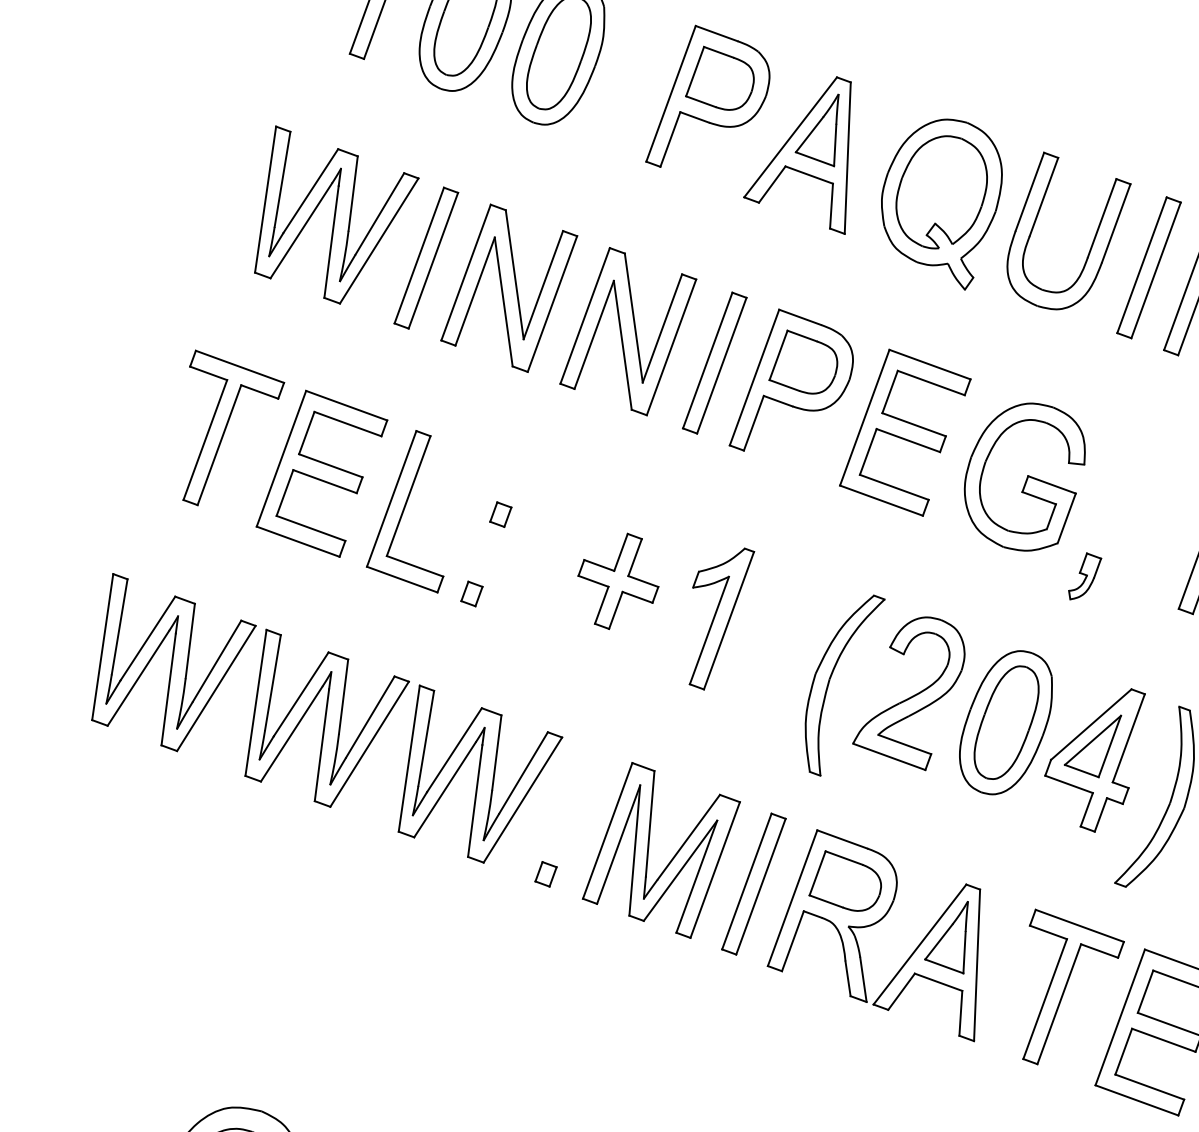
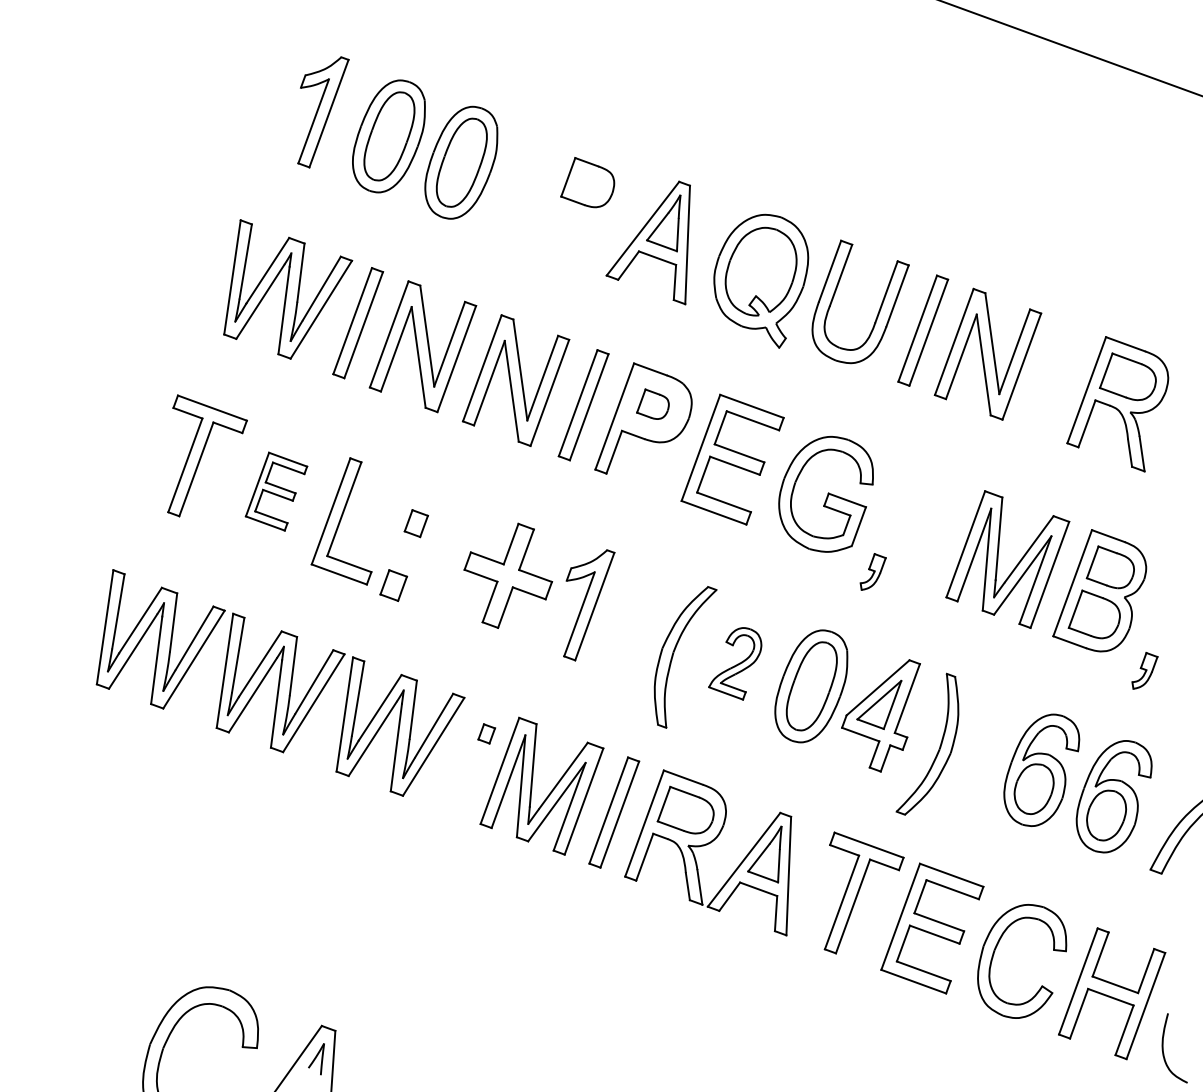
part: (708, 96) -> (578, 196), removed
part: (802, 360) -> (652, 403), size x0.6
part: (321, 473) -> (276, 491), size x0.6
part: (500, 514) -> (416, 523), size x1.4
part: (618, 580) -> (508, 575), size x1.4
part: (471, 593) -> (393, 585), size x1.6
part: (907, 693) -> (734, 663), size x0.6
part: (545, 873) -> (486, 733), moved

